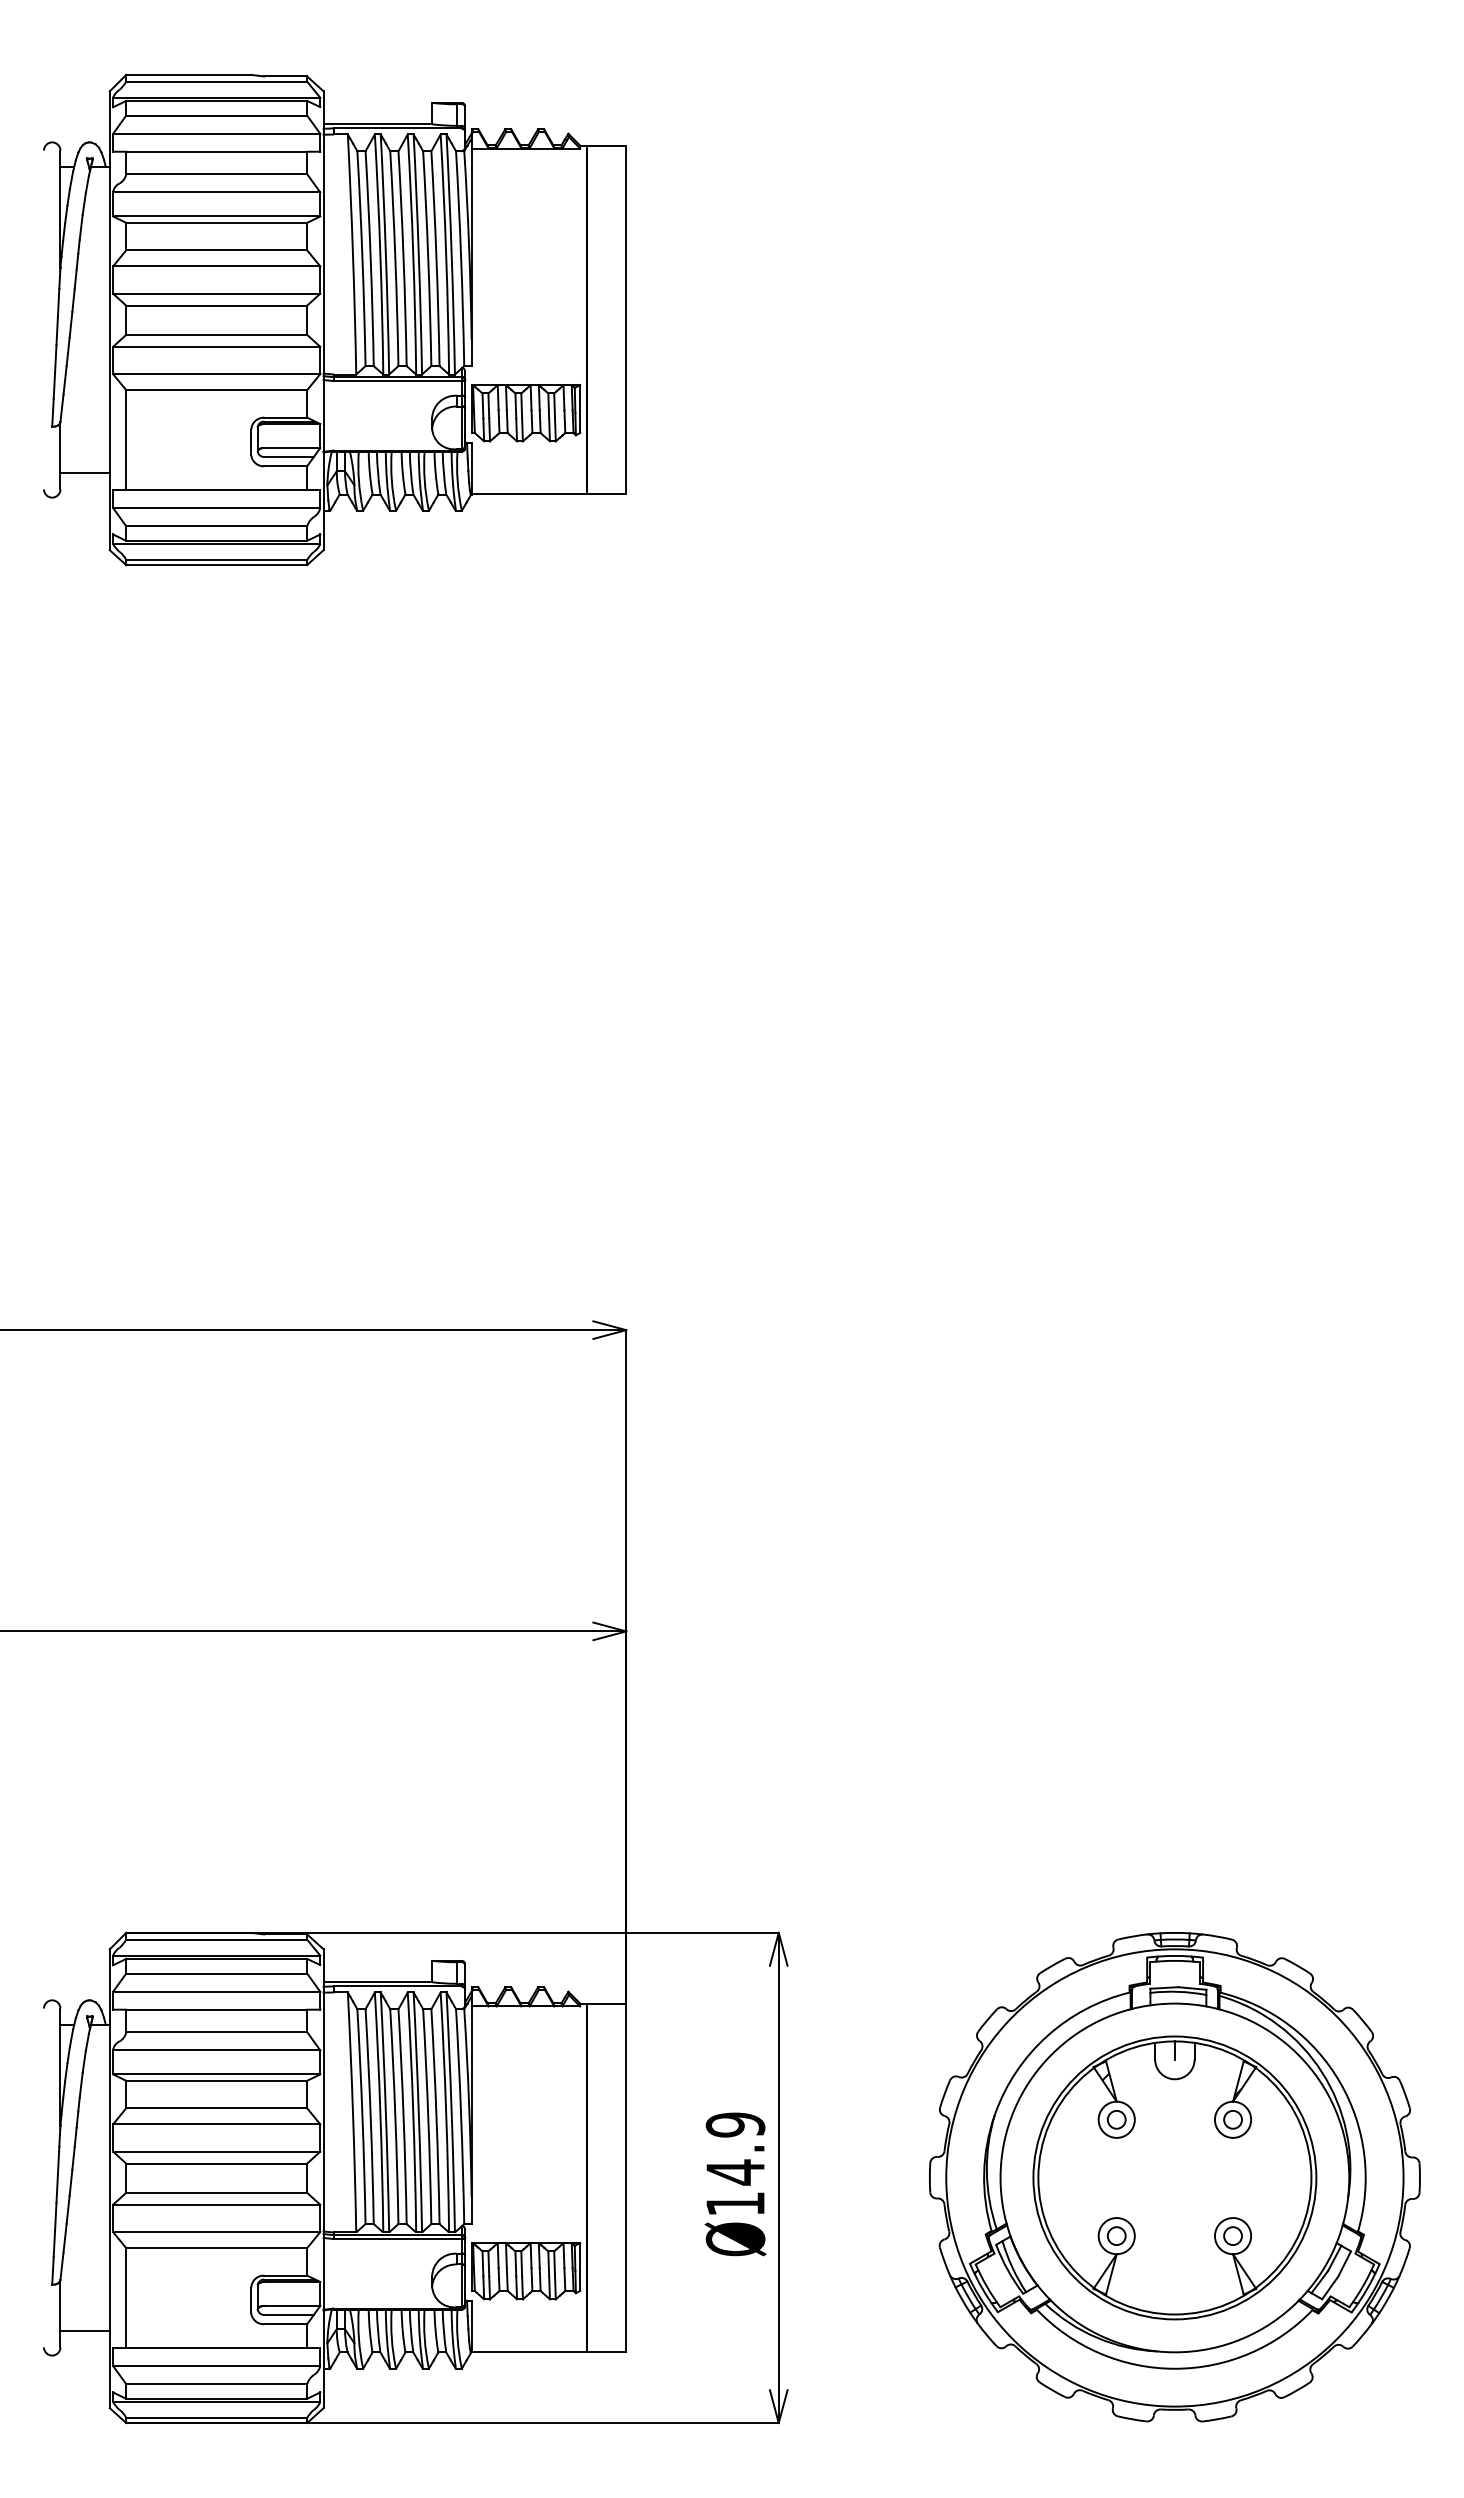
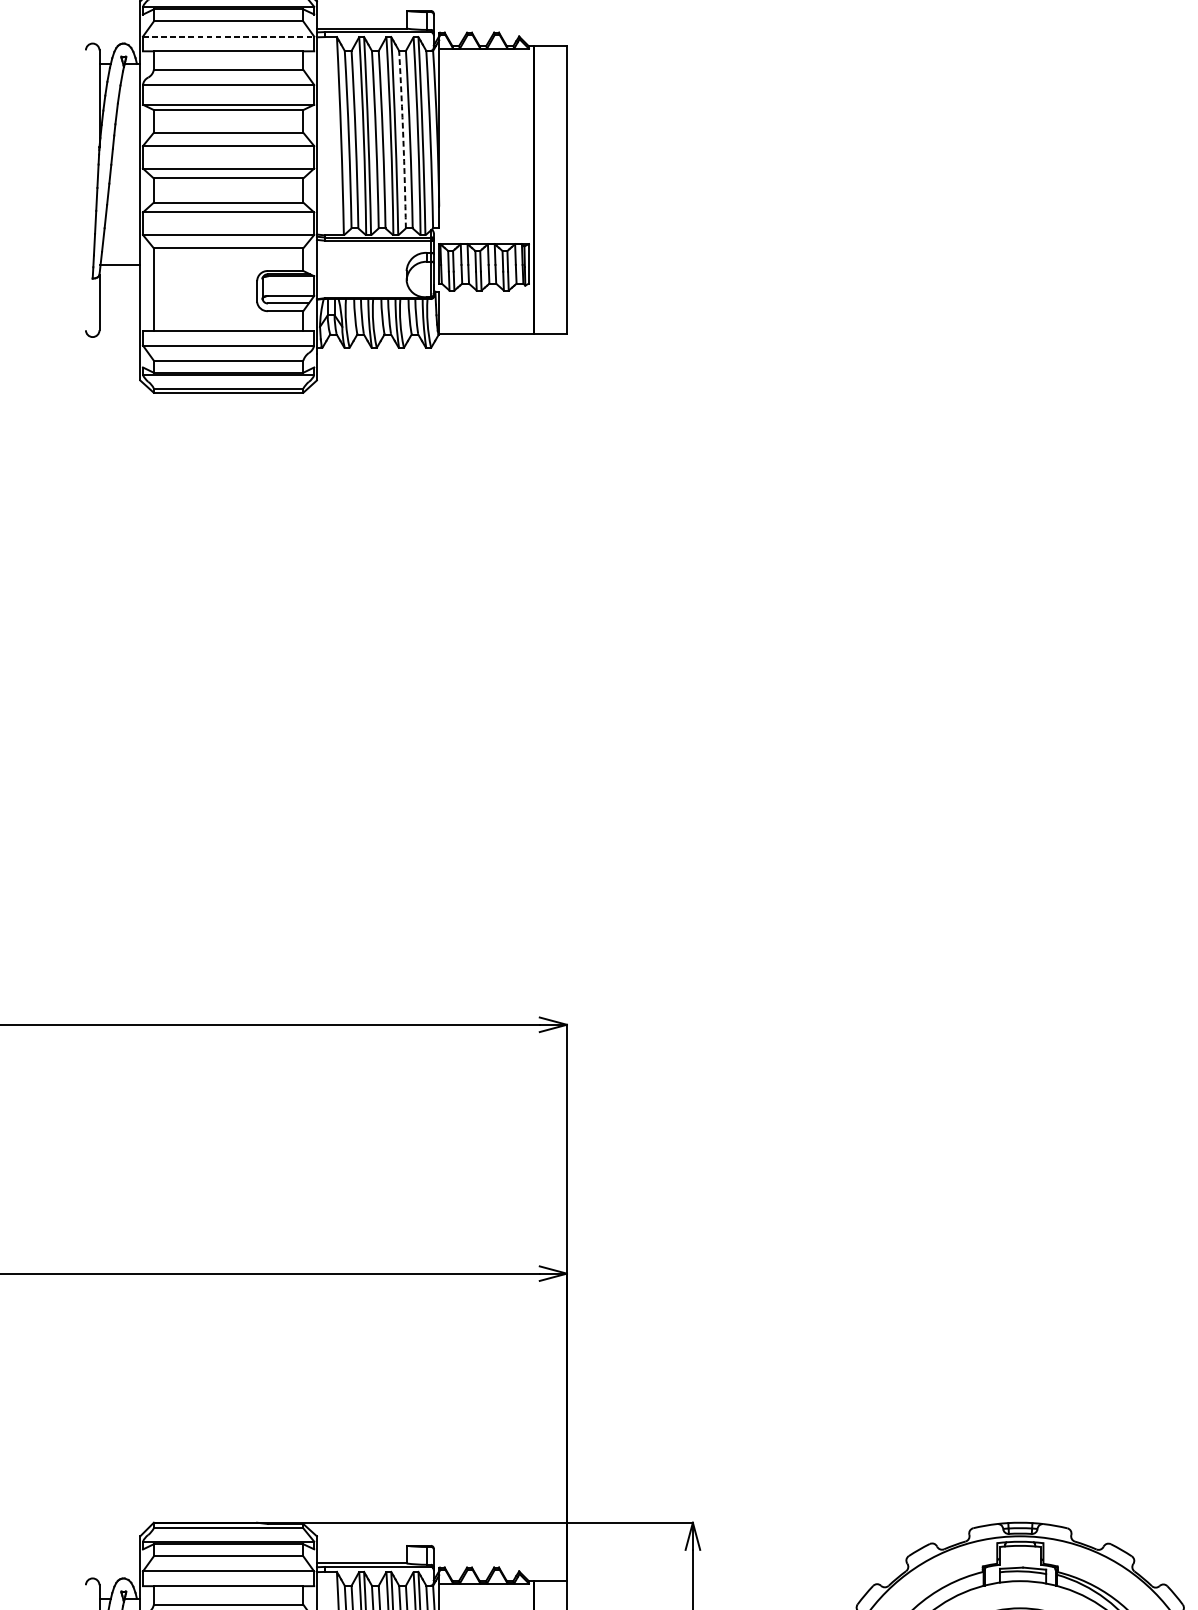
line: (216, 133) -> (228, 36), solid -> dashed
arc: (428, 258) -> (403, 139), solid -> dashed
line: (84, 472) -> (119, 264), moved

